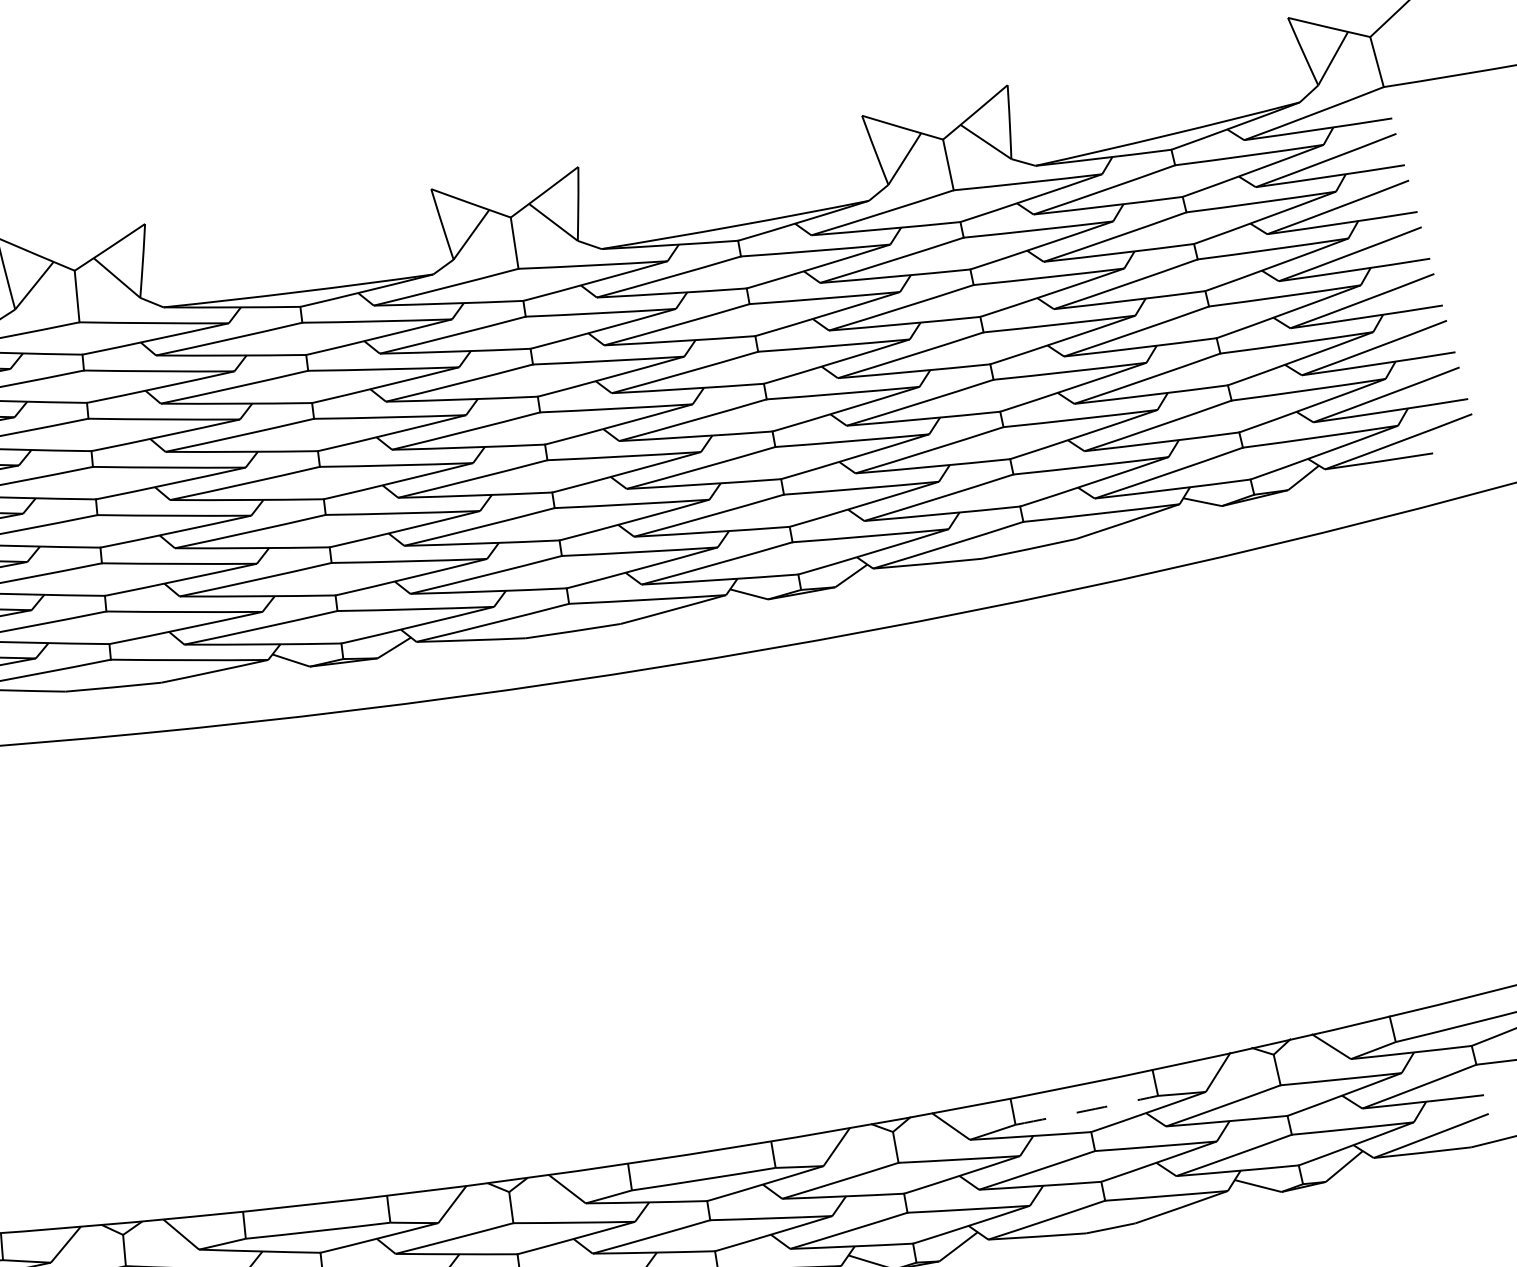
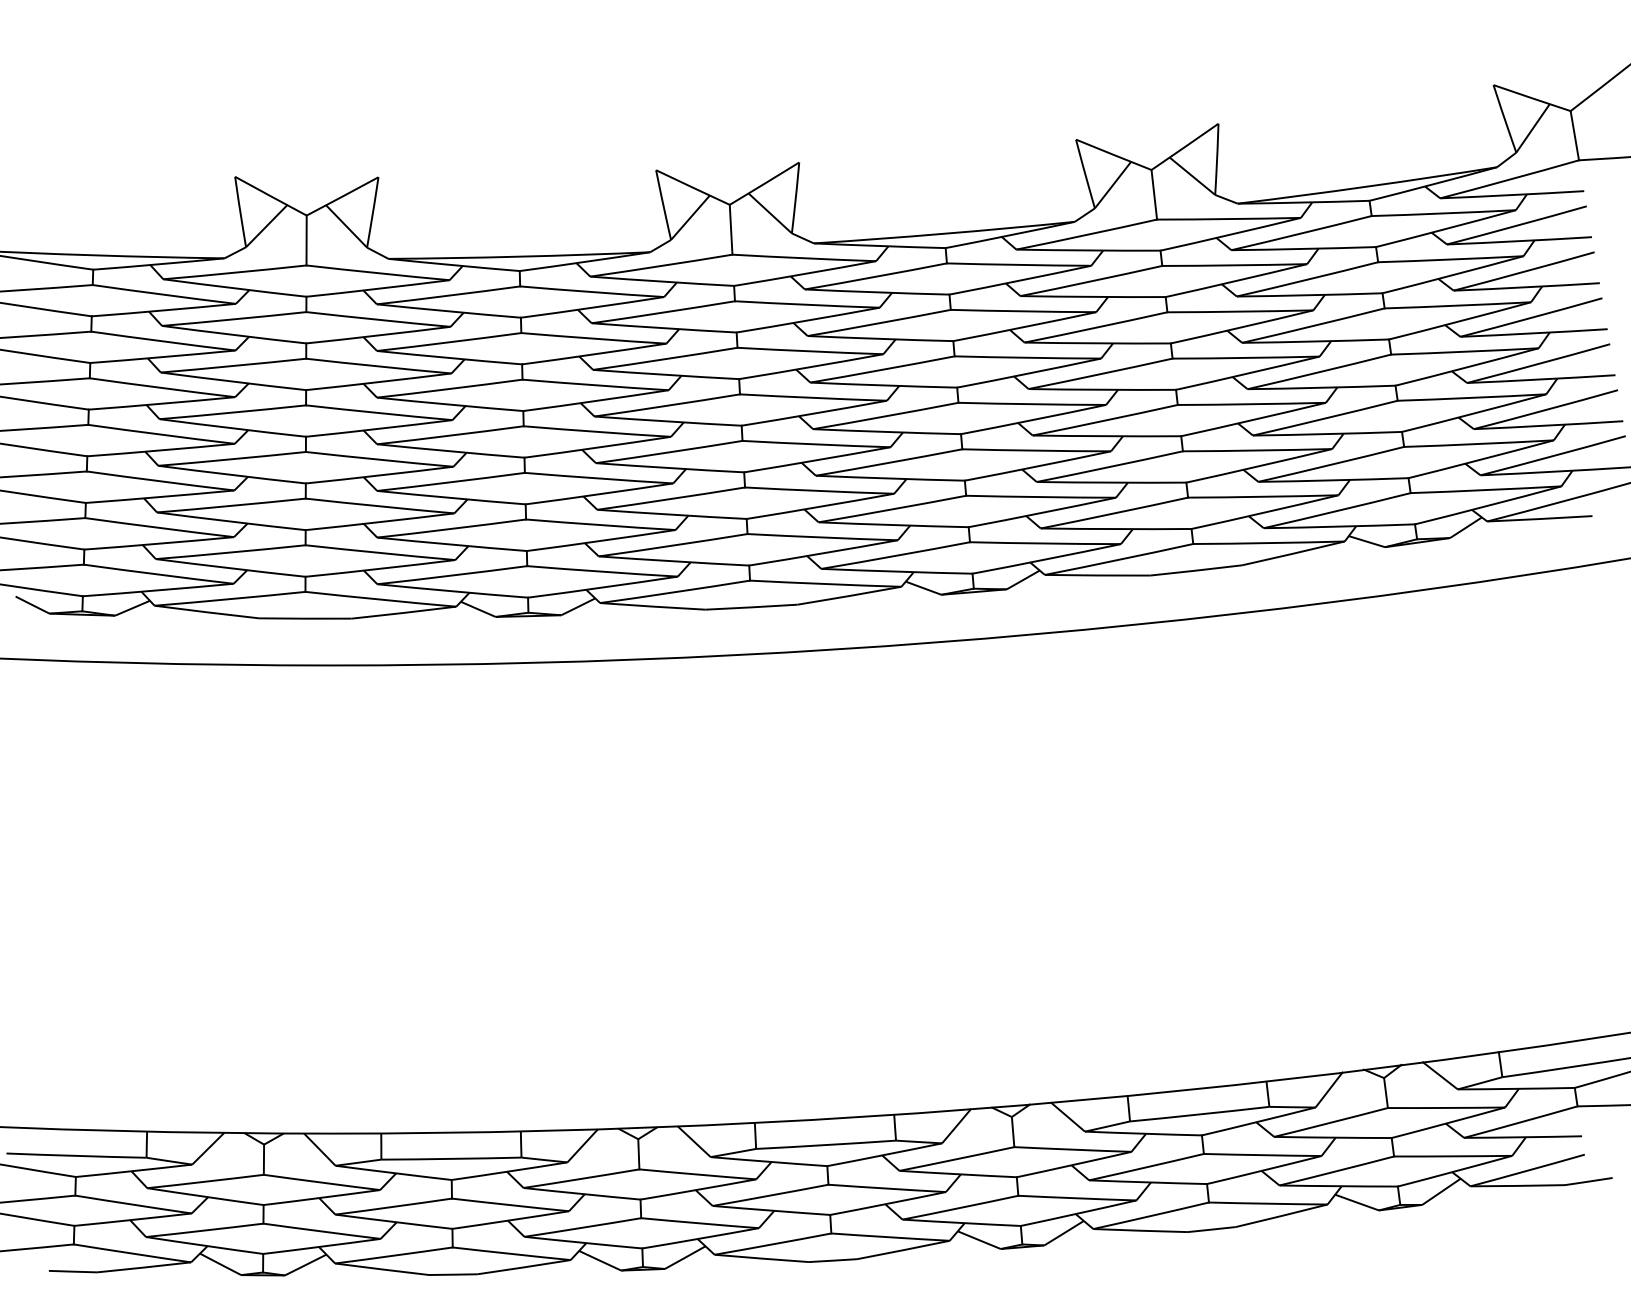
arc: (1086, 1110) -> (1199, 1114), dashed -> solid

